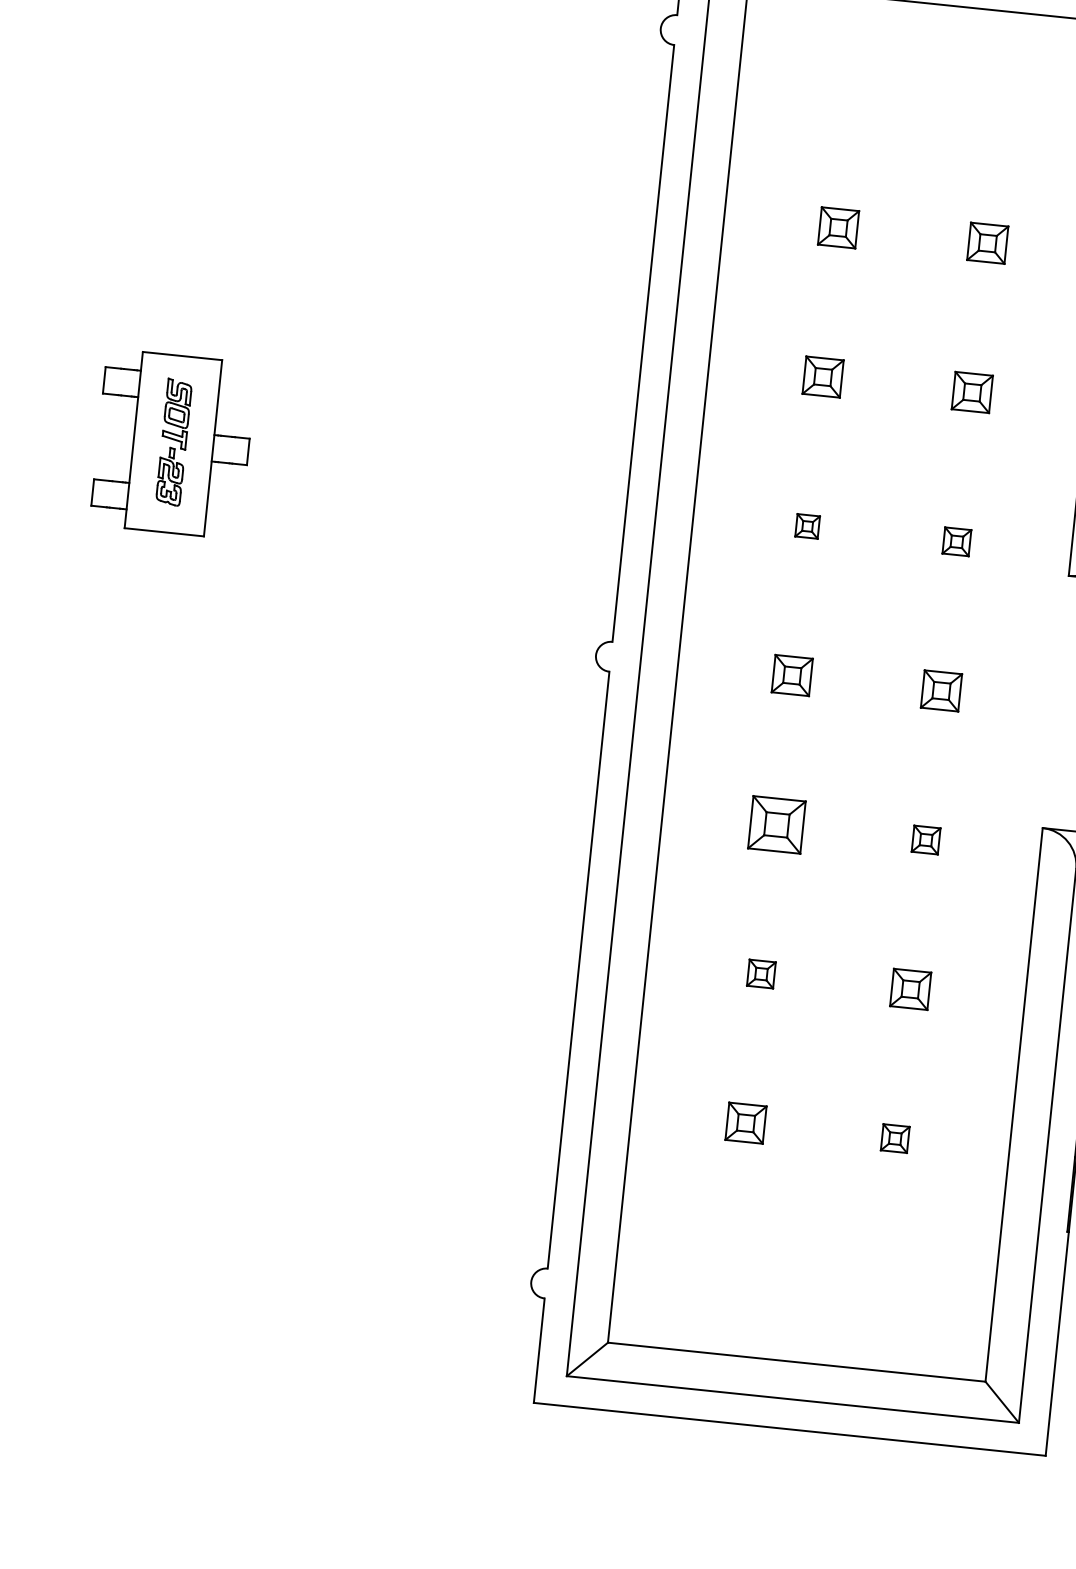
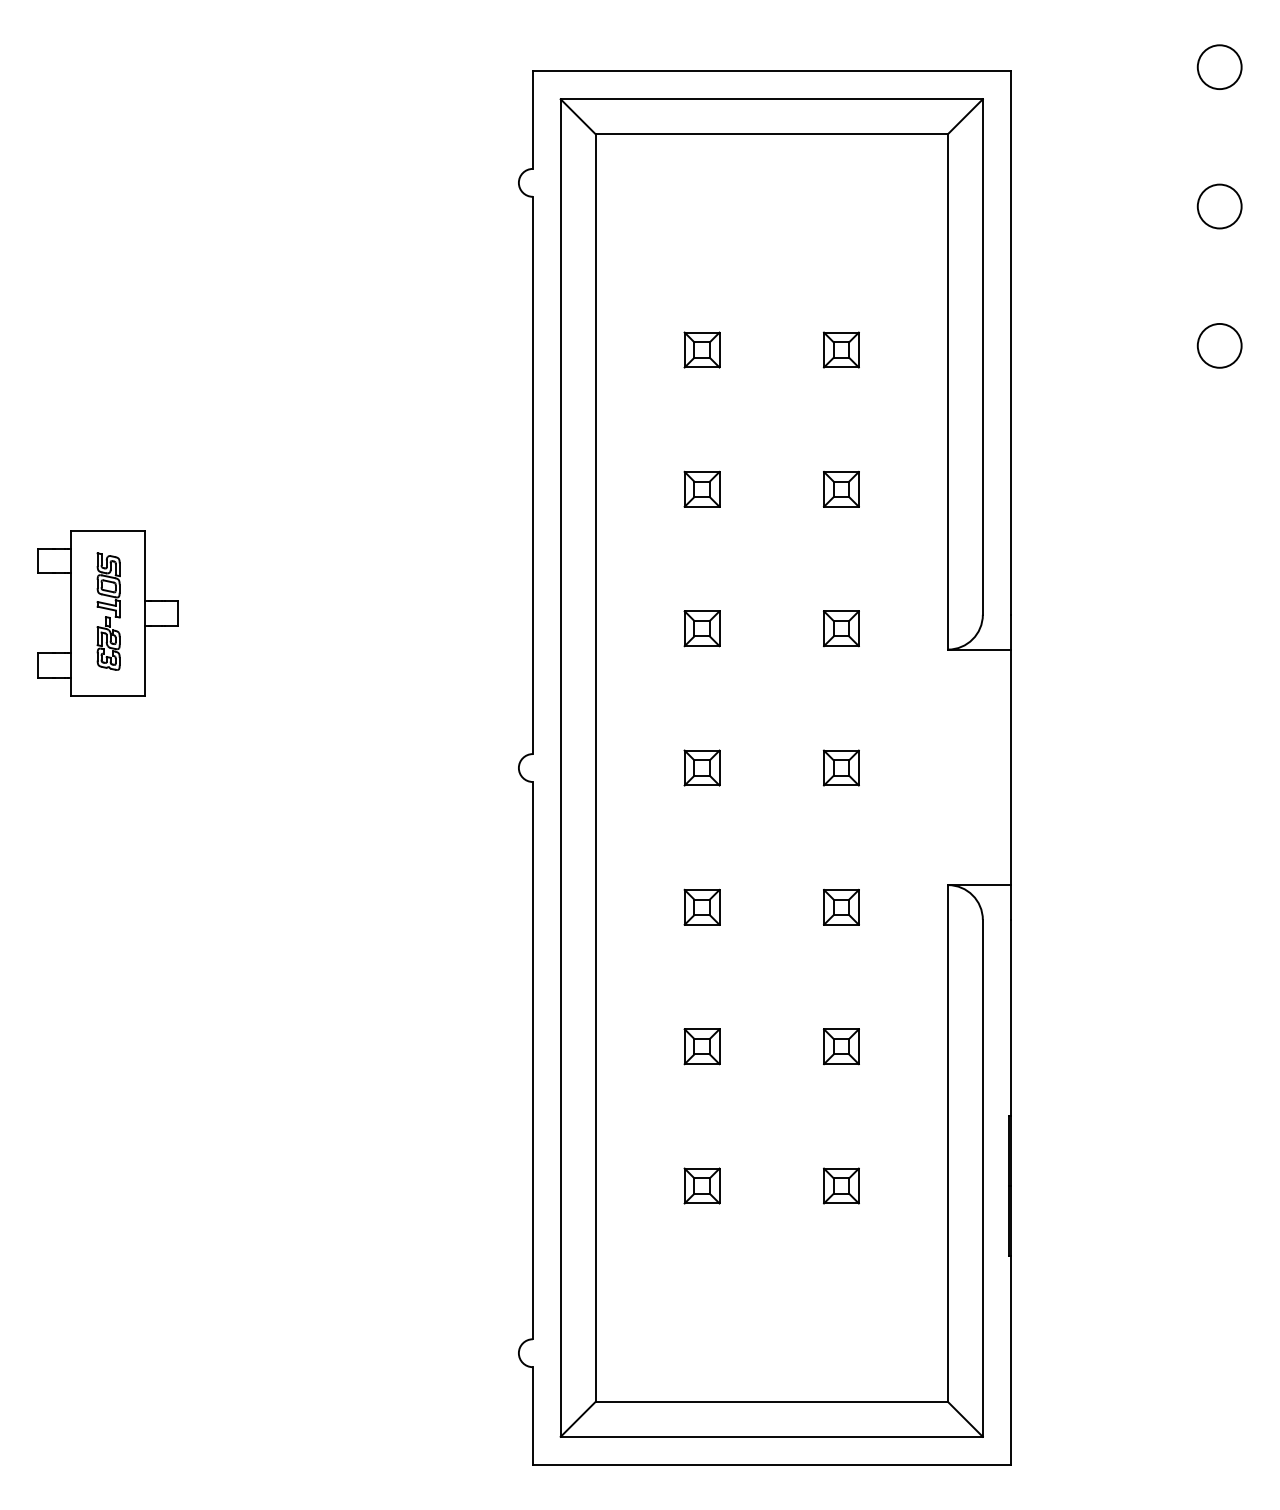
part: (807, 526) -> (701, 628), size x1.67
part: (957, 541) -> (841, 628), size x1.43
part: (776, 823) -> (701, 906), size x0.71
part: (926, 839) -> (841, 906), size x1.43
part: (760, 973) -> (701, 1046), size x1.43
part: (895, 1138) -> (841, 1185), size x1.43

